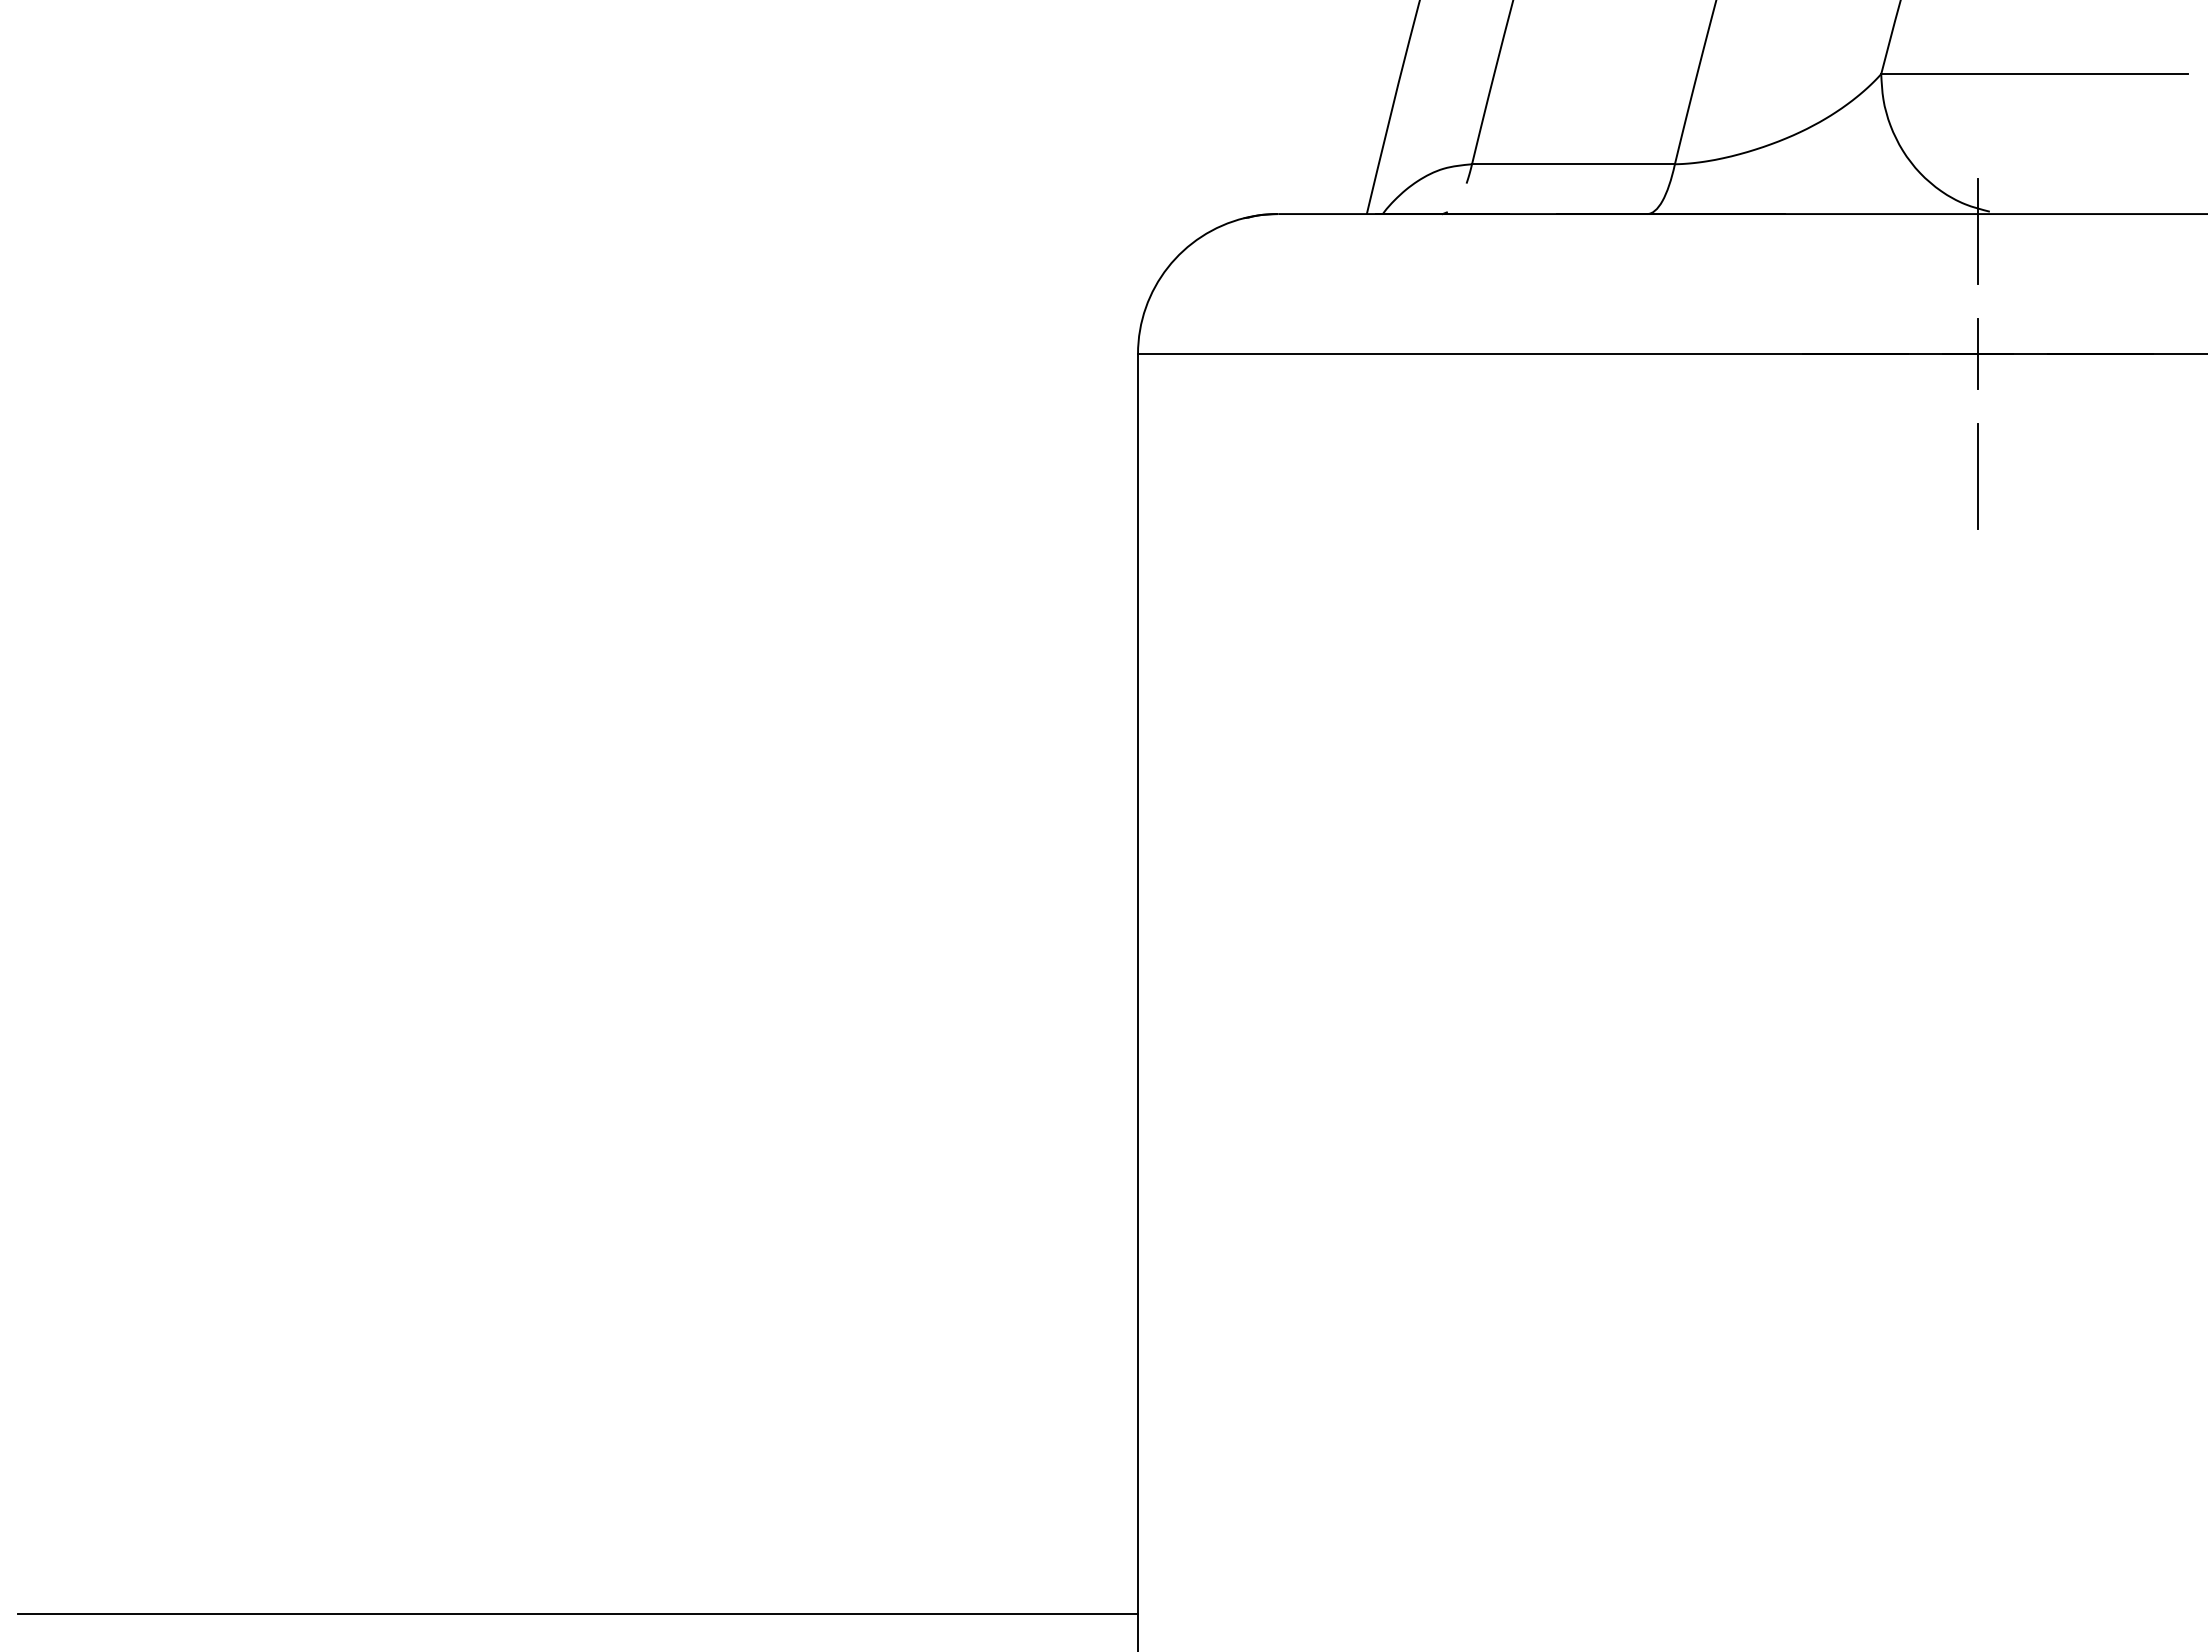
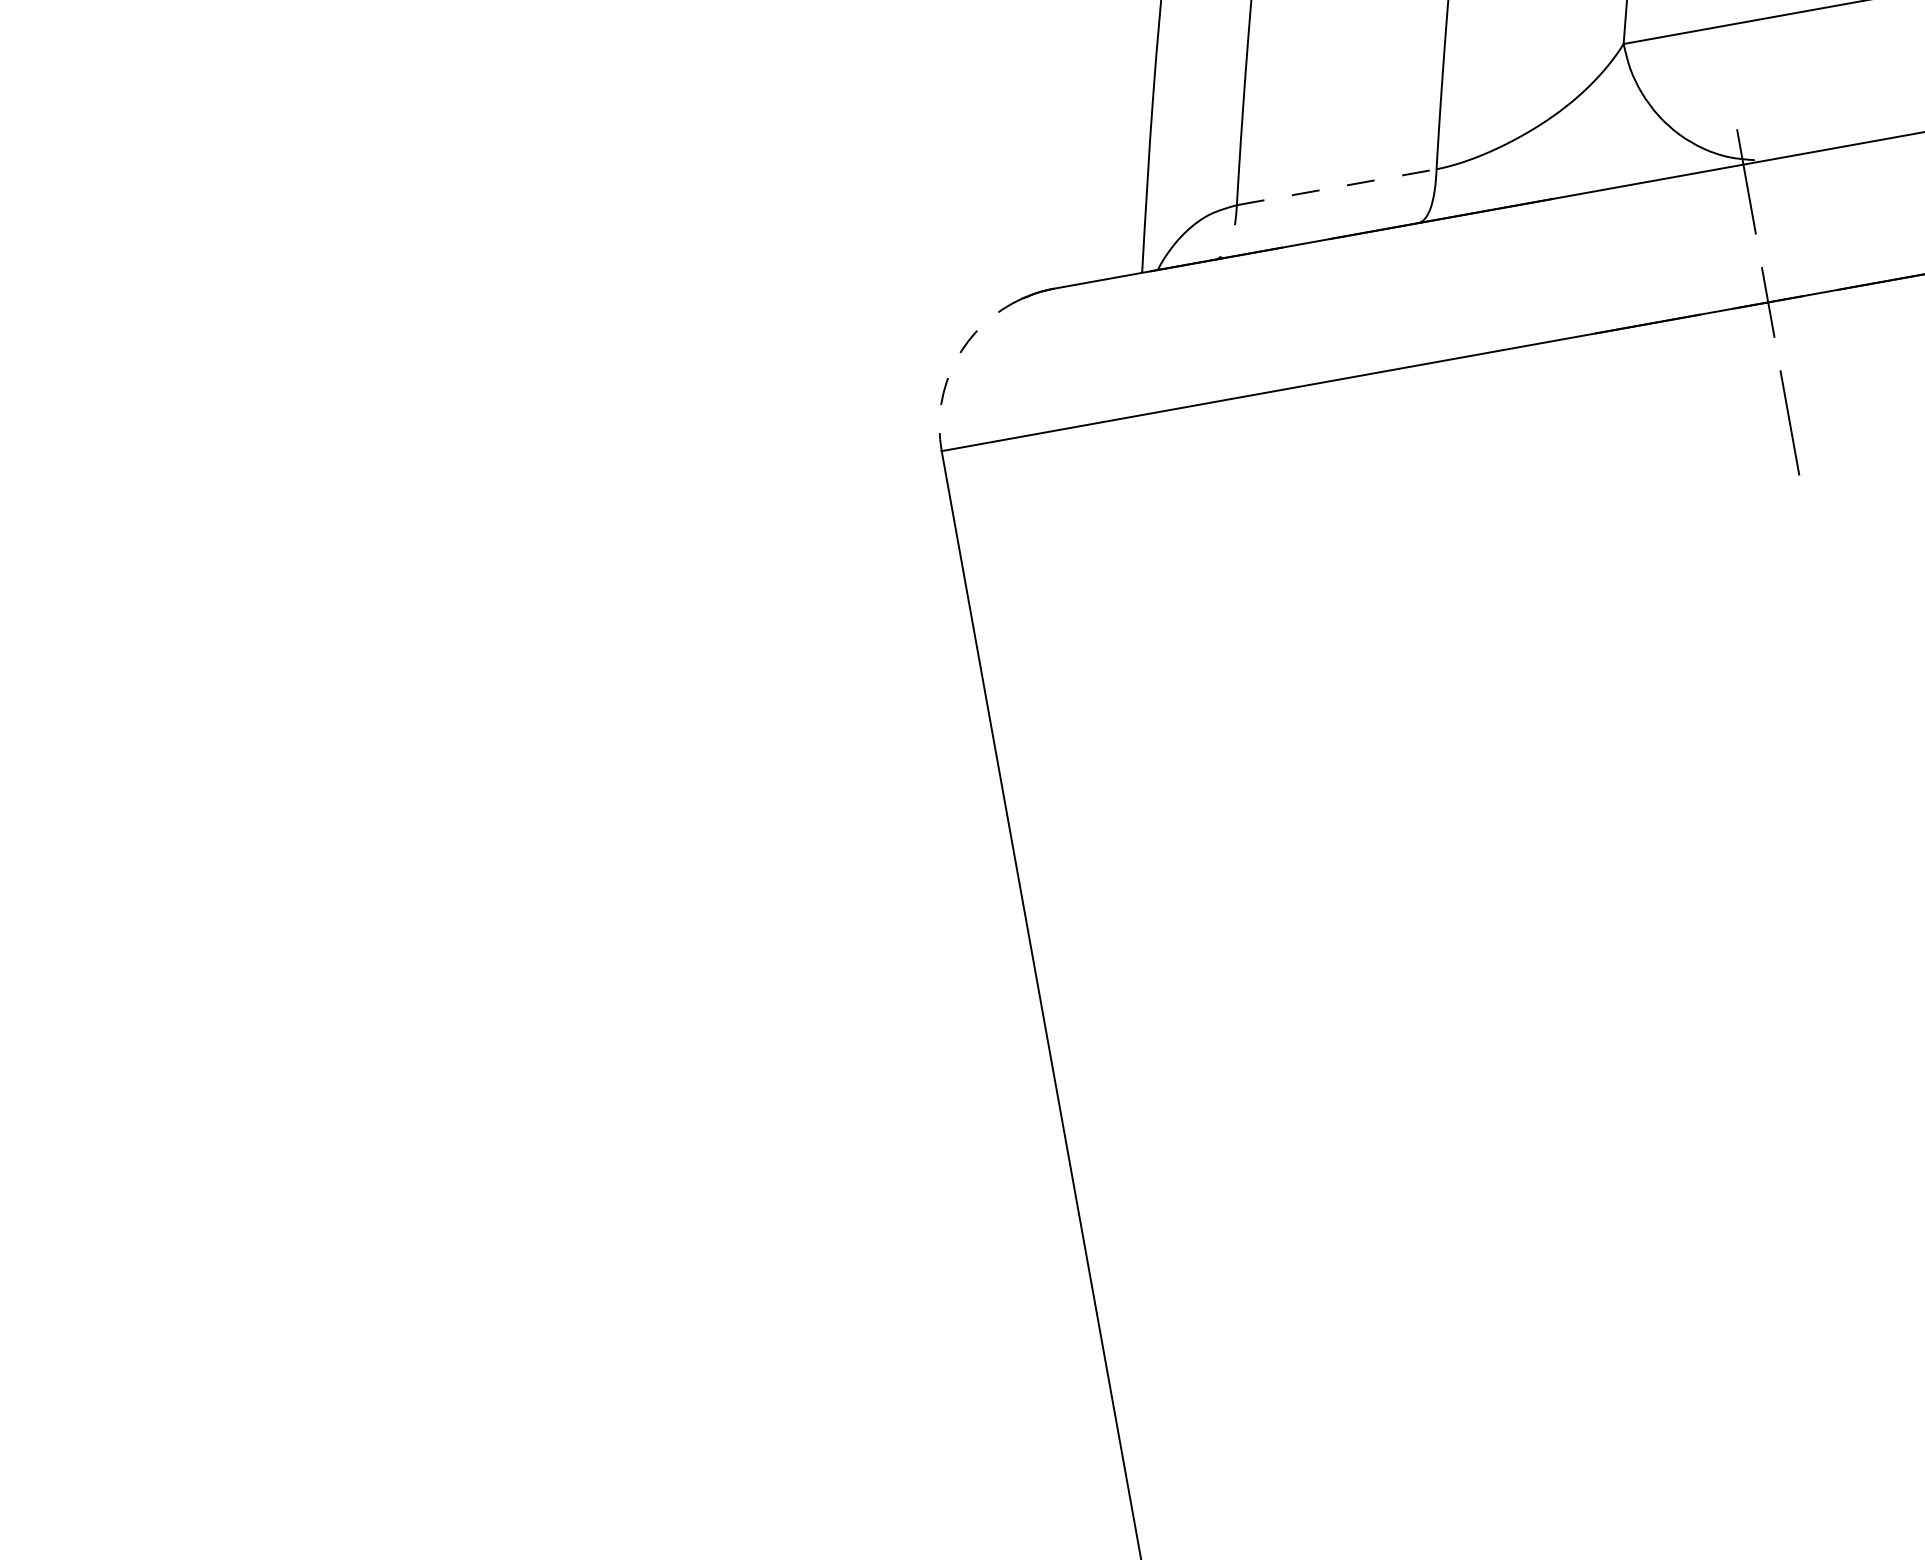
line: (1573, 164) -> (1336, 187), solid -> dashed
arc: (1167, 267) -> (955, 360), solid -> dashed

